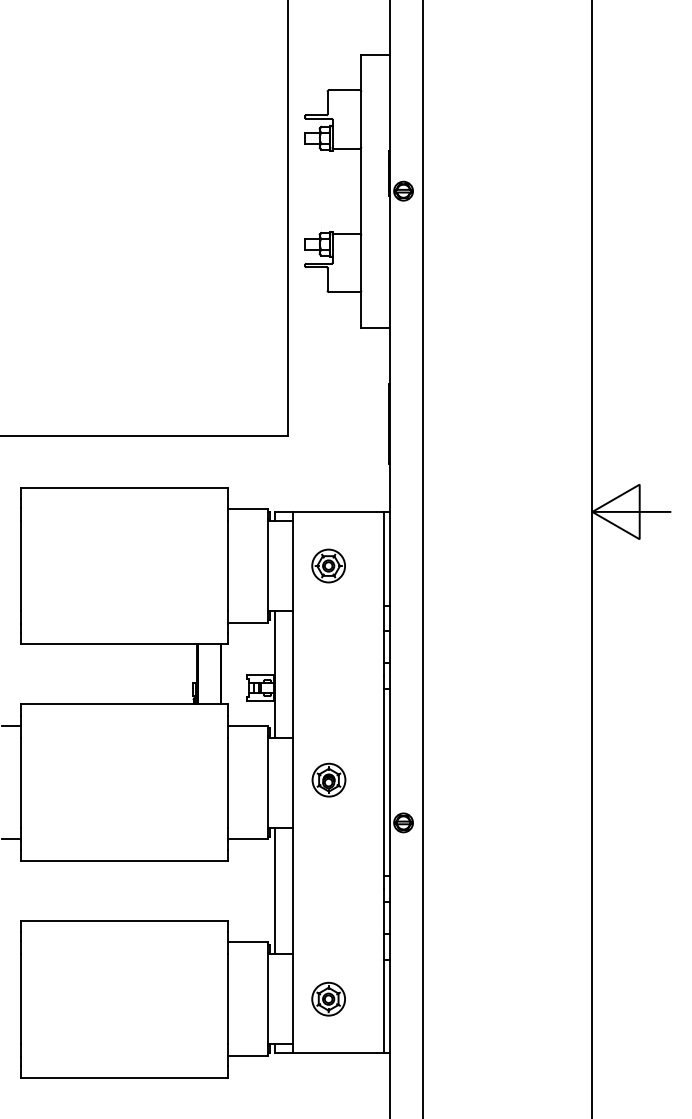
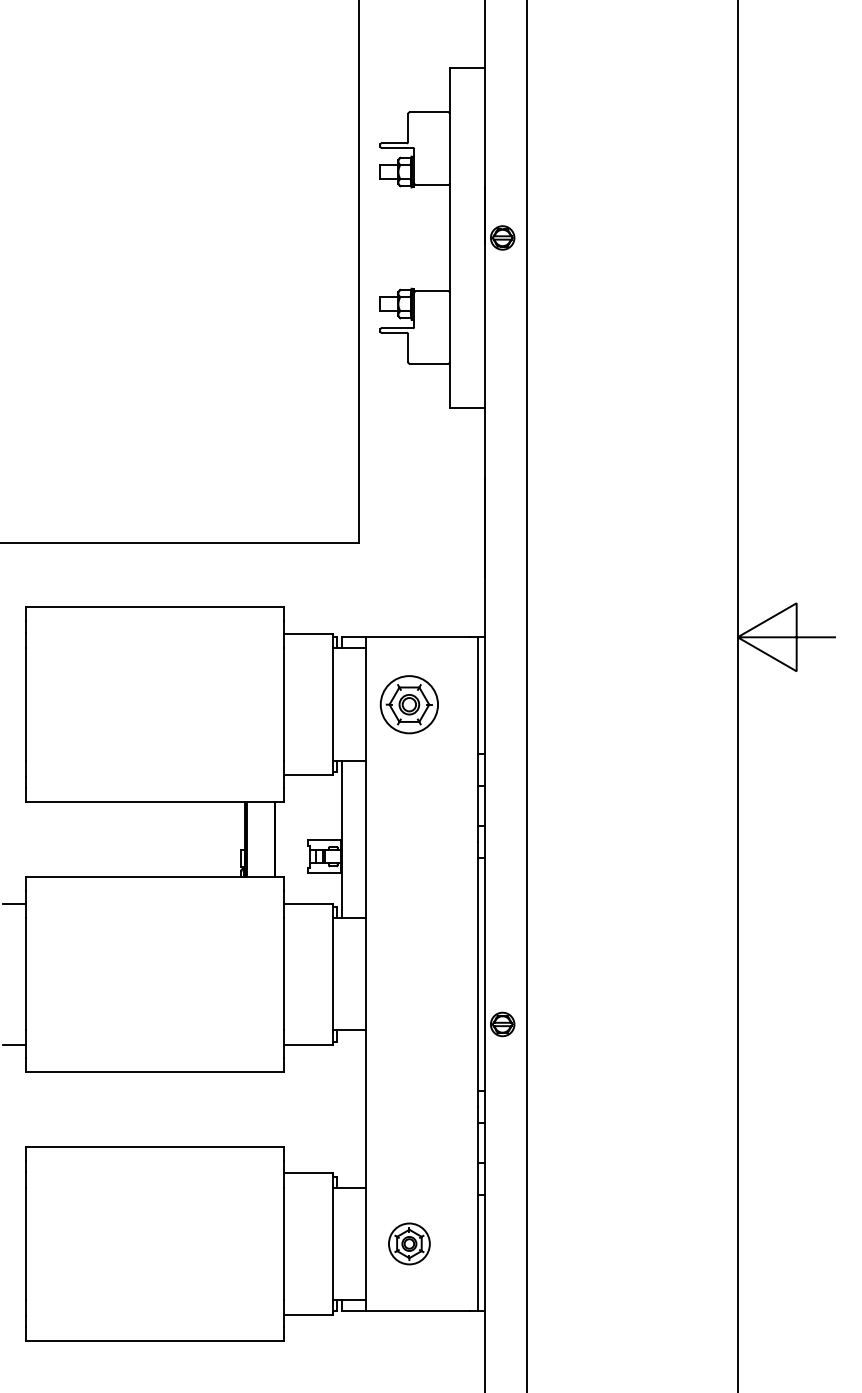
part: (328, 565) -> (409, 704), size x1.4
part: (328, 779) -> (409, 970), removed
line: (274, 890) -> (342, 1108), removed

